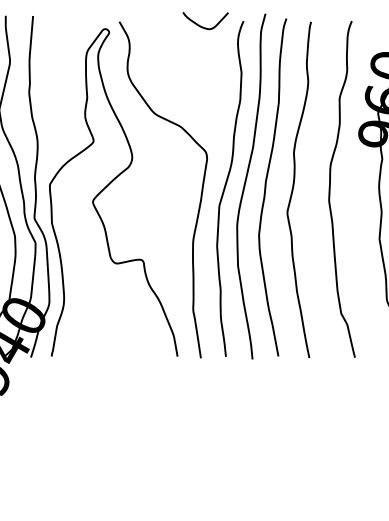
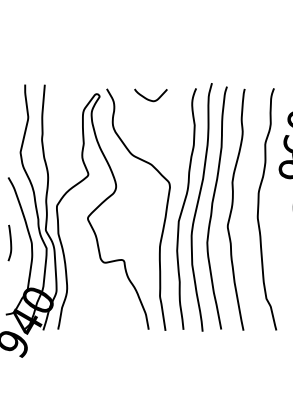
curve: (202, 25) -> (148, 98), moved

